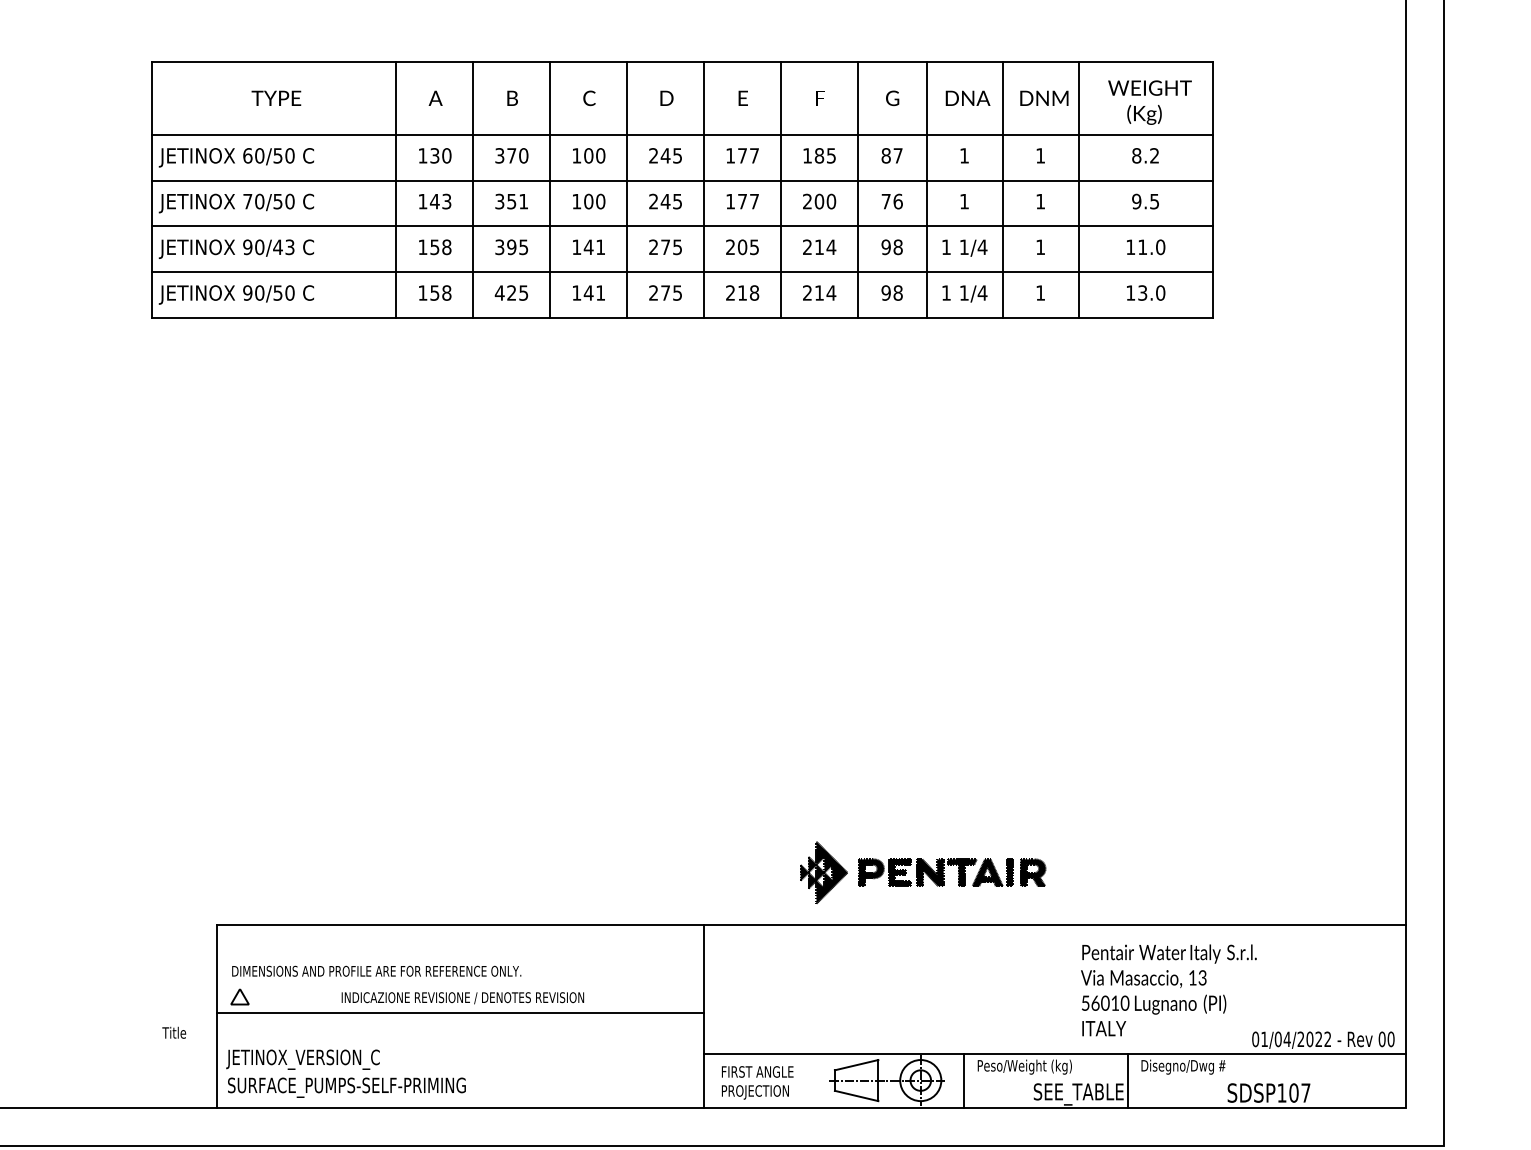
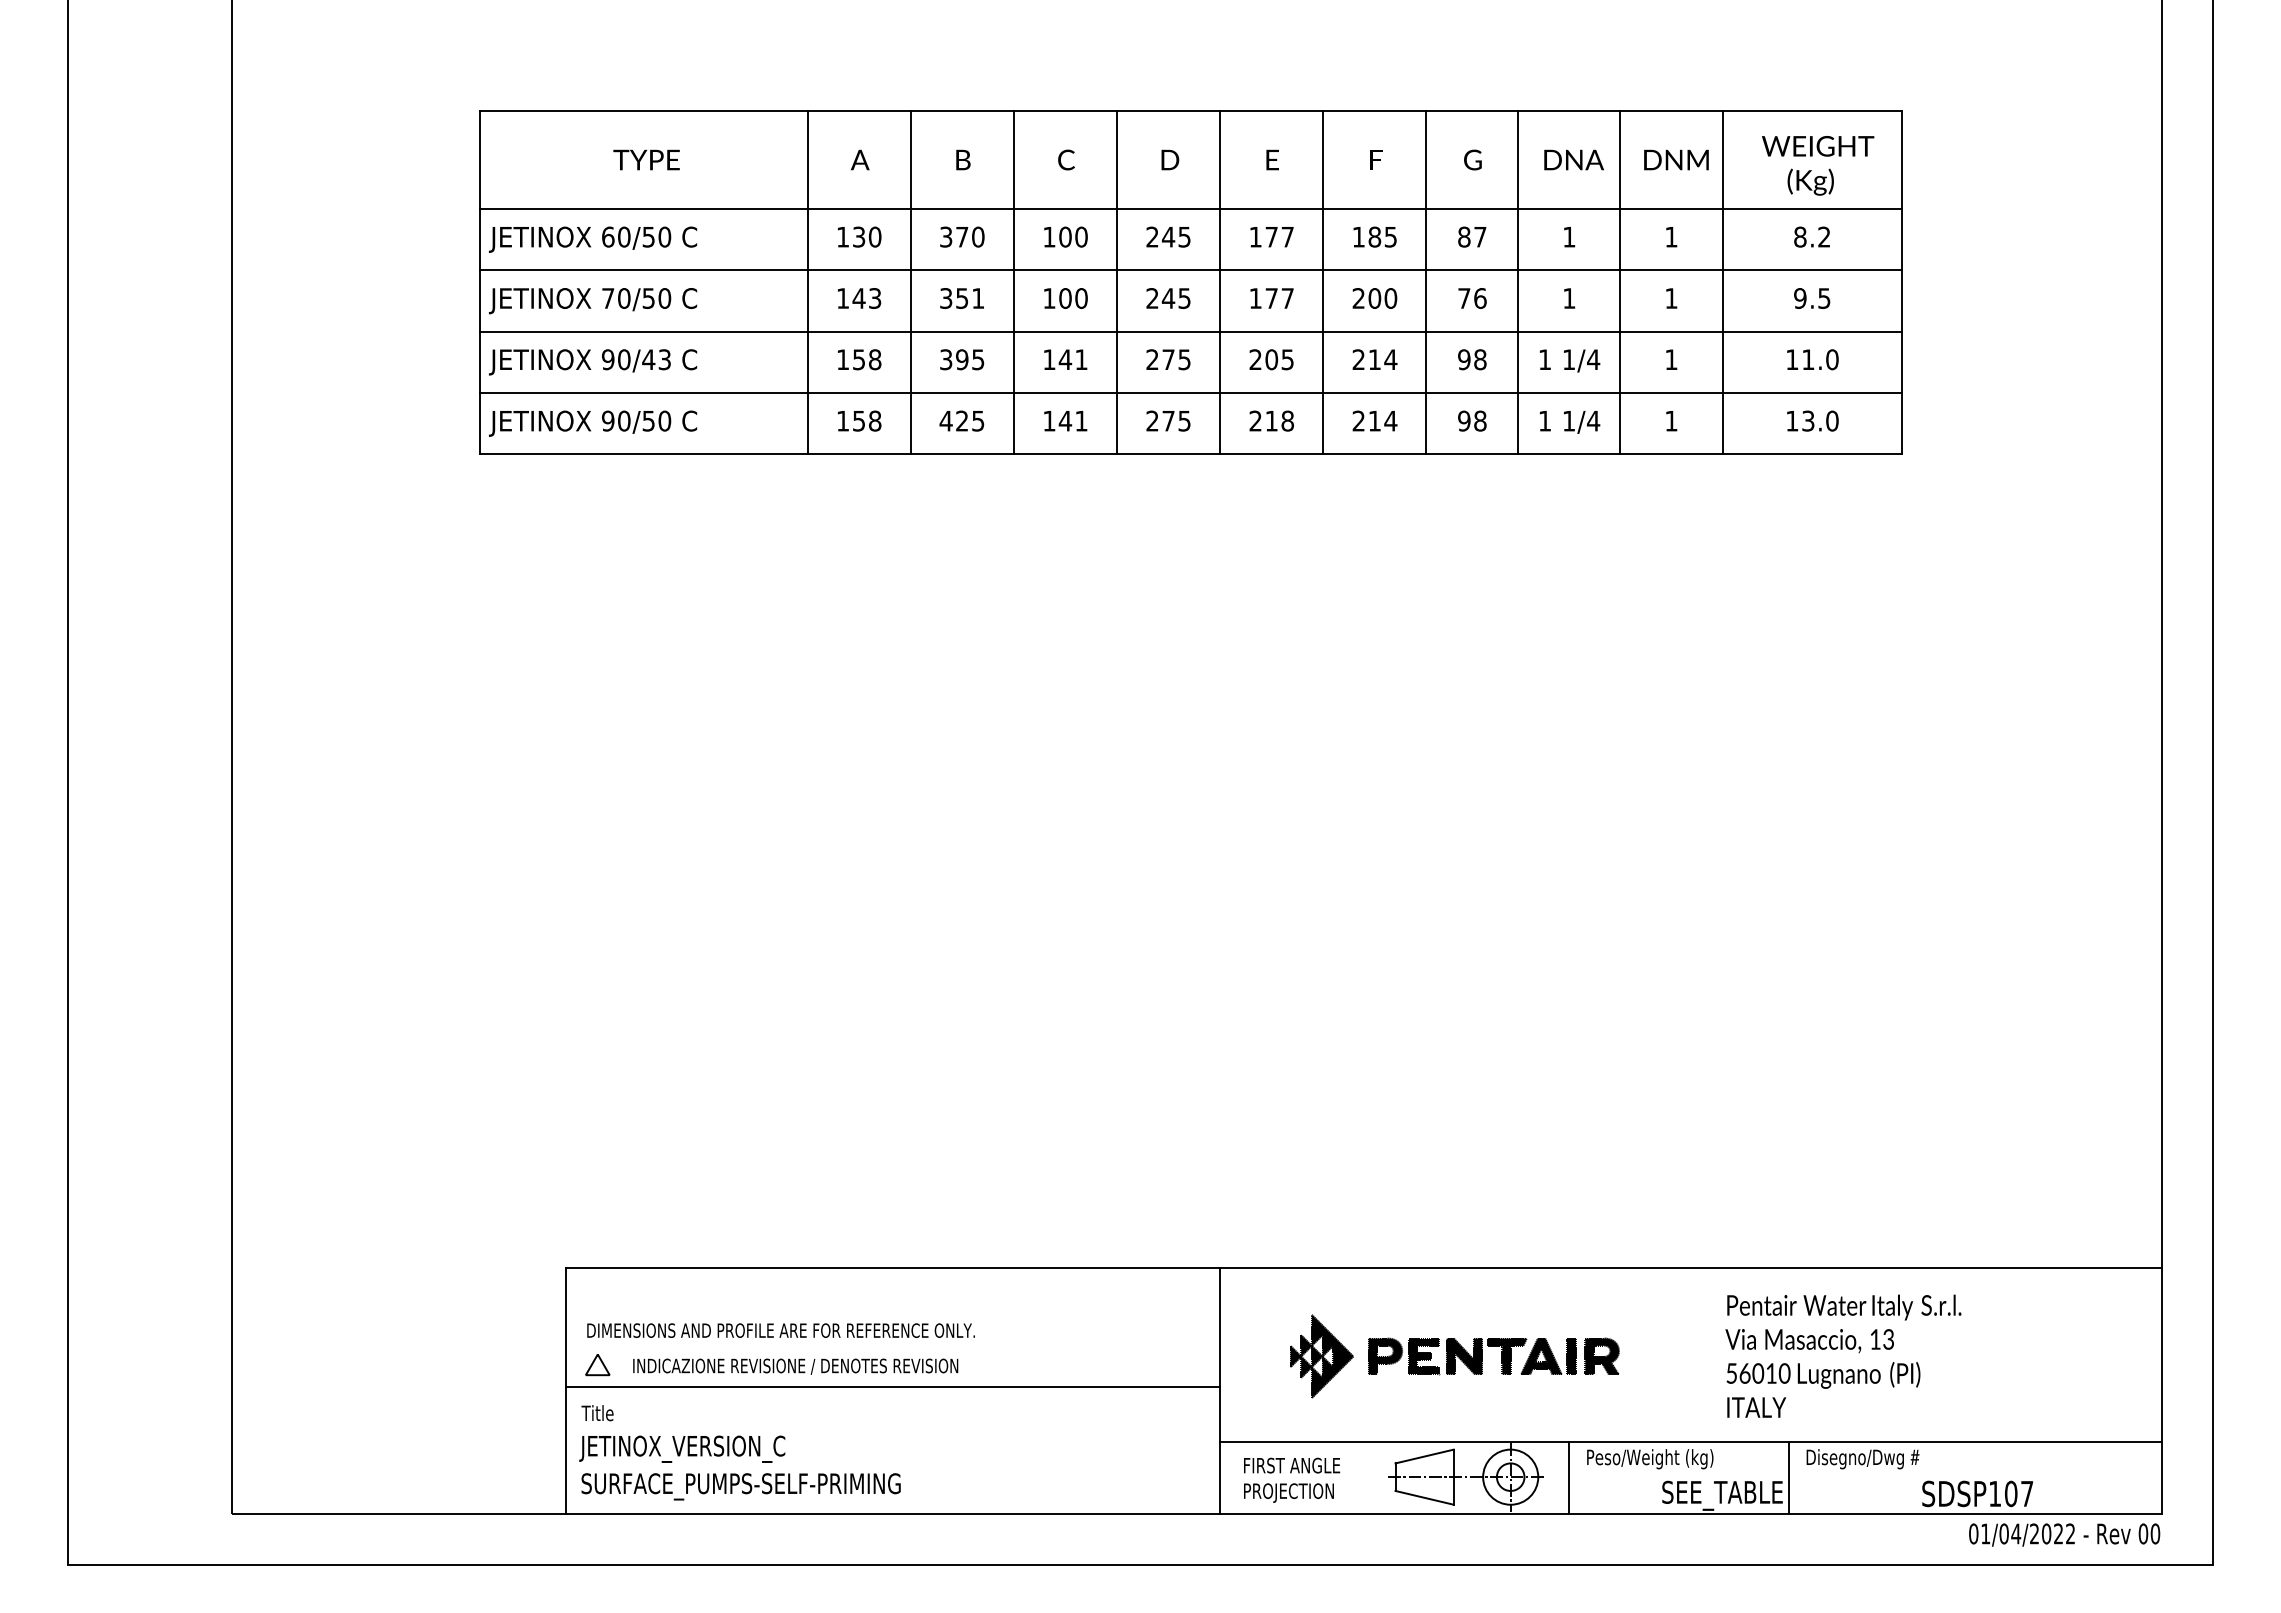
part: (922, 872) -> (1454, 1356), moved
text: (462, 998) -> (795, 1366), moved
text: (174, 1033) -> (597, 1413), moved
text: (1323, 1039) -> (2064, 1534), moved

